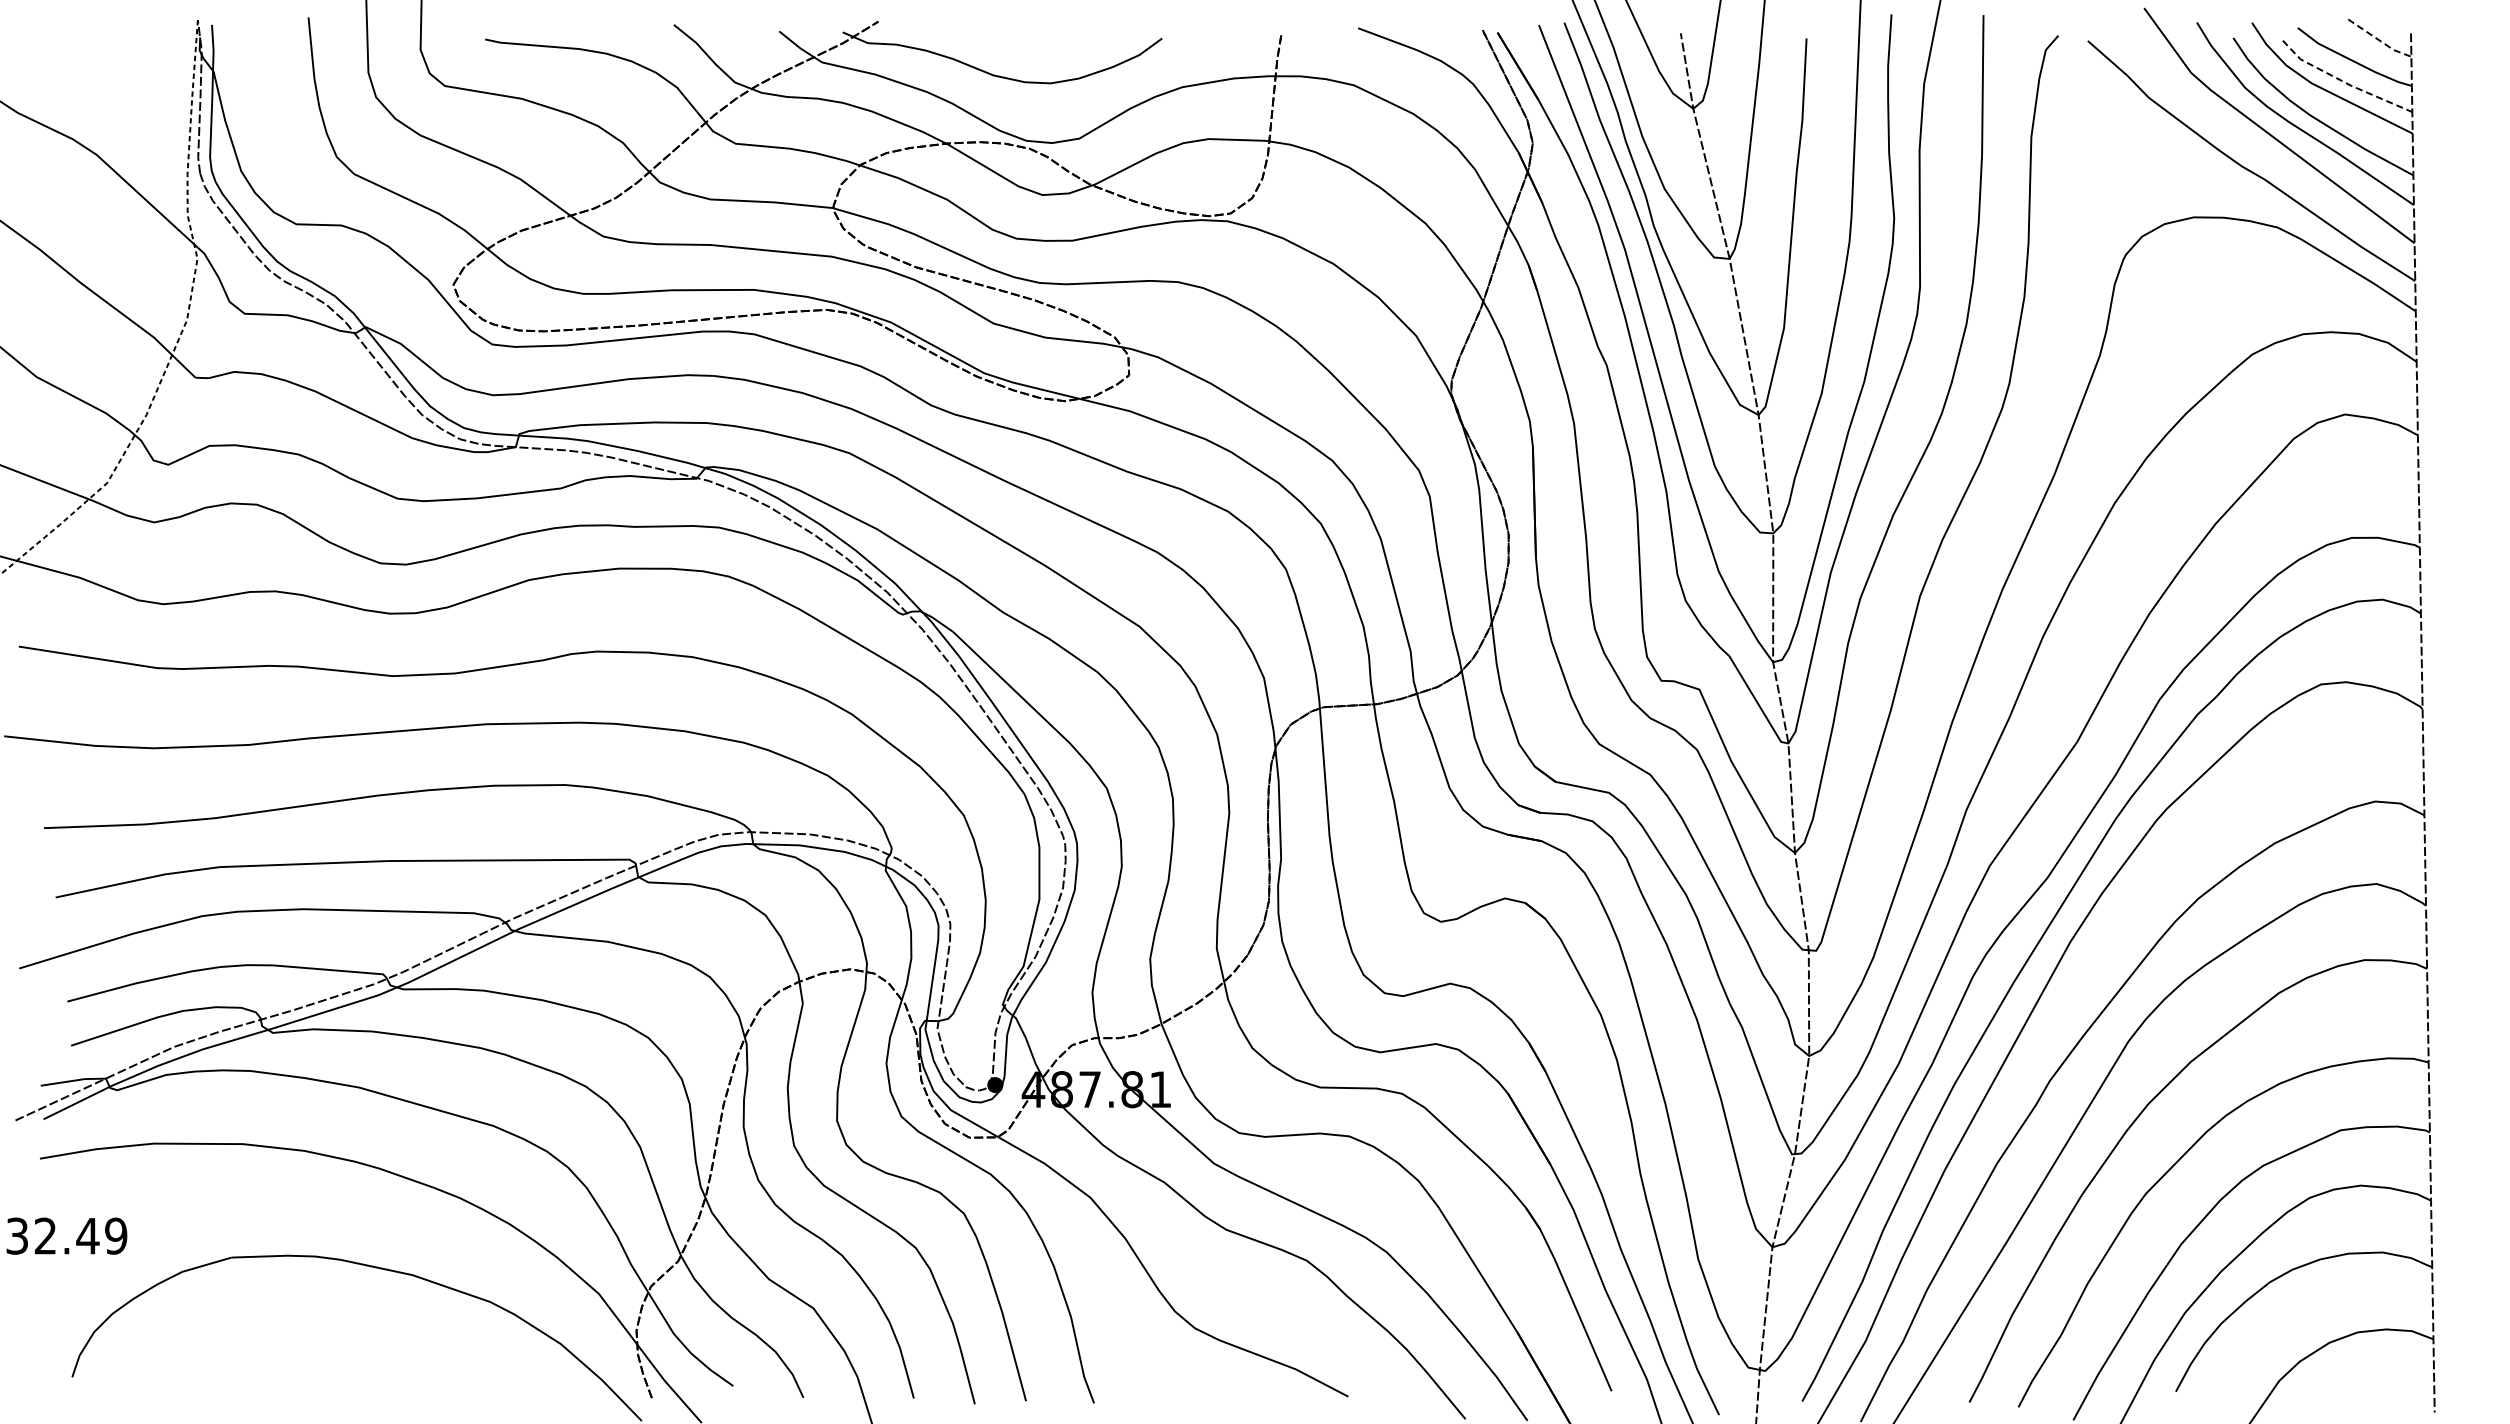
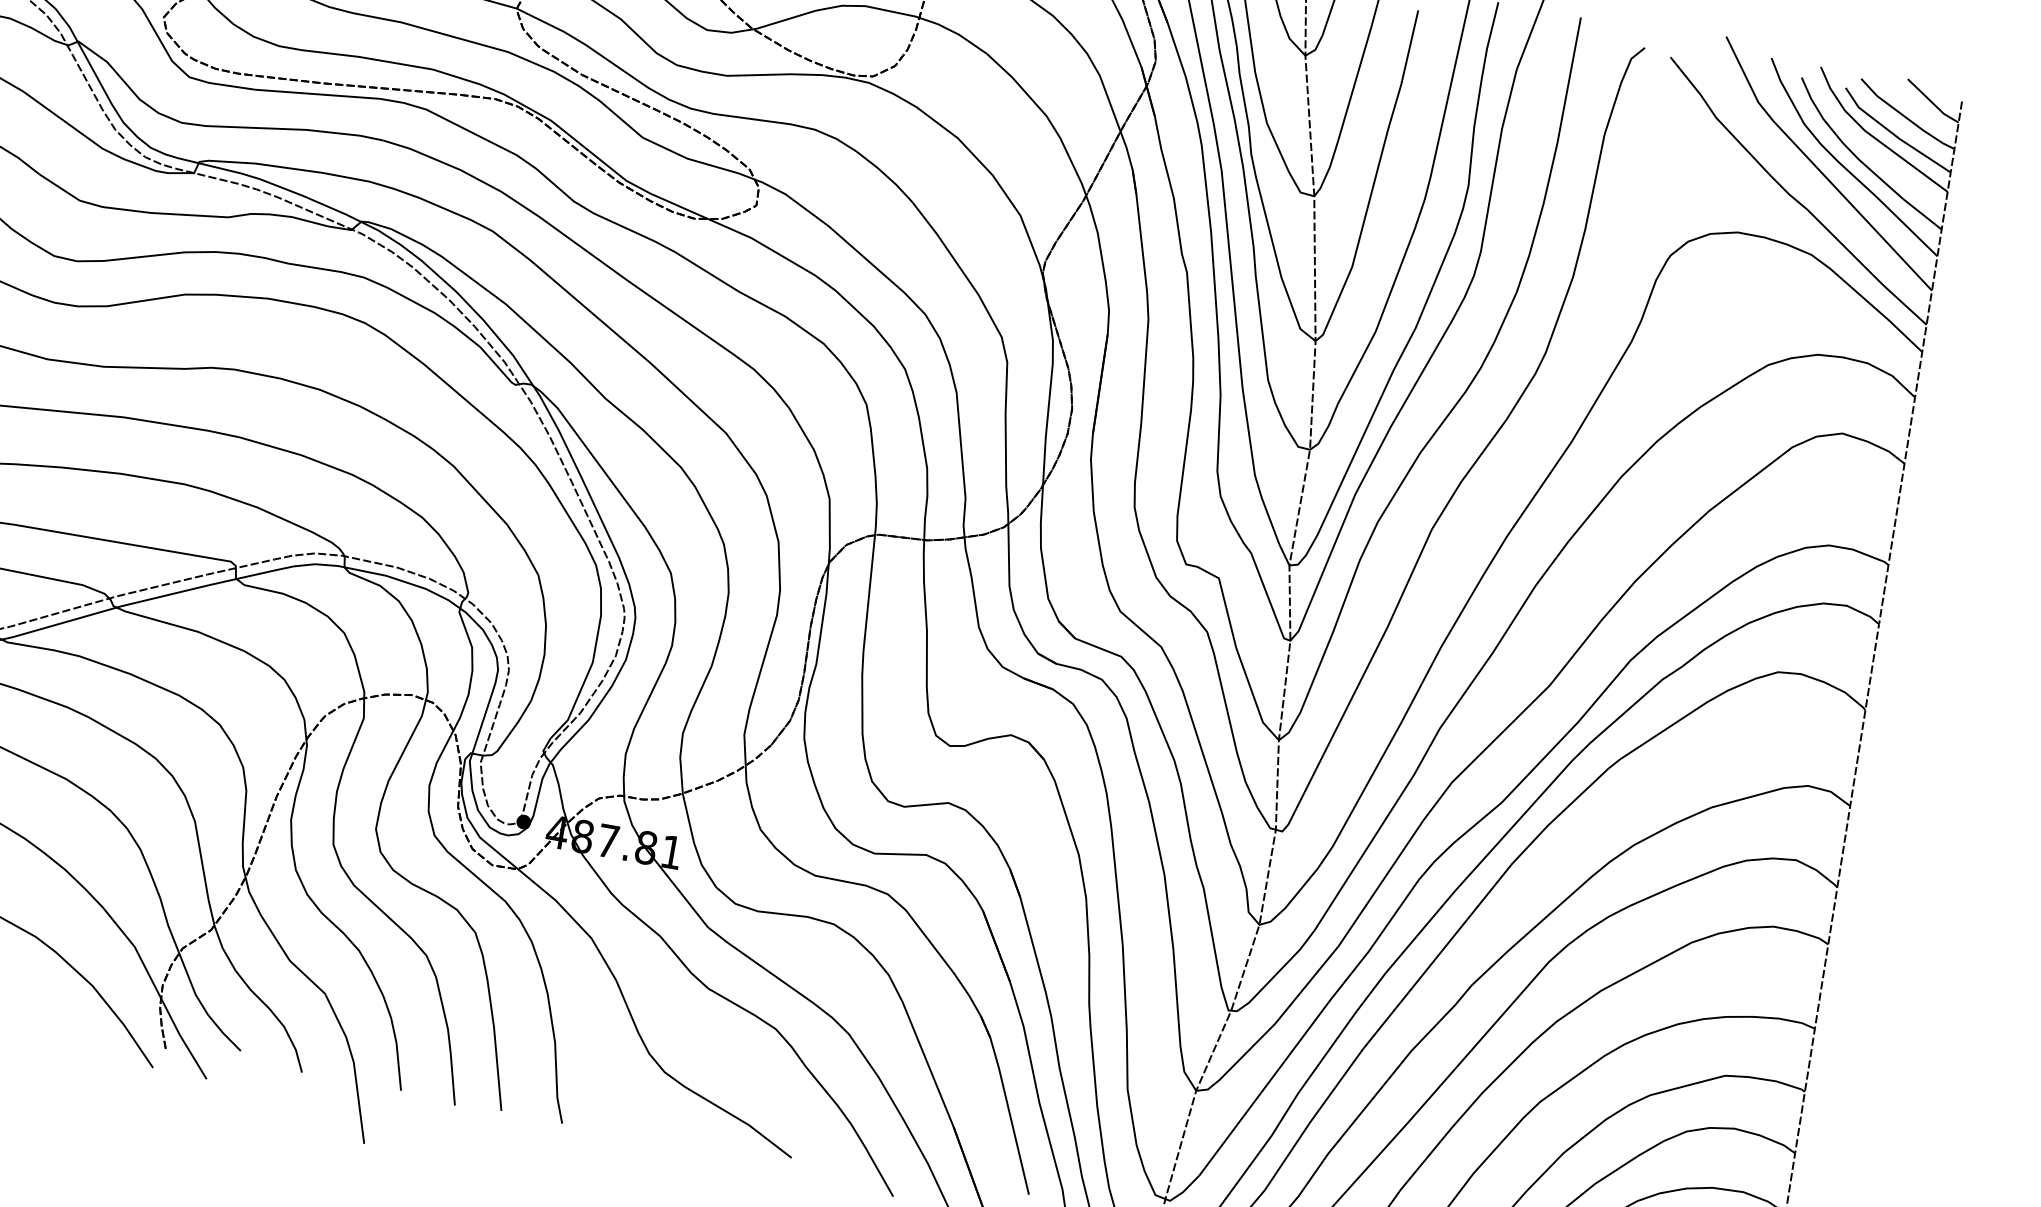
line: (2379, 40) -> (1932, 103), dashed -> solid
line: (2343, 82) -> (1893, 135), dashed -> solid

